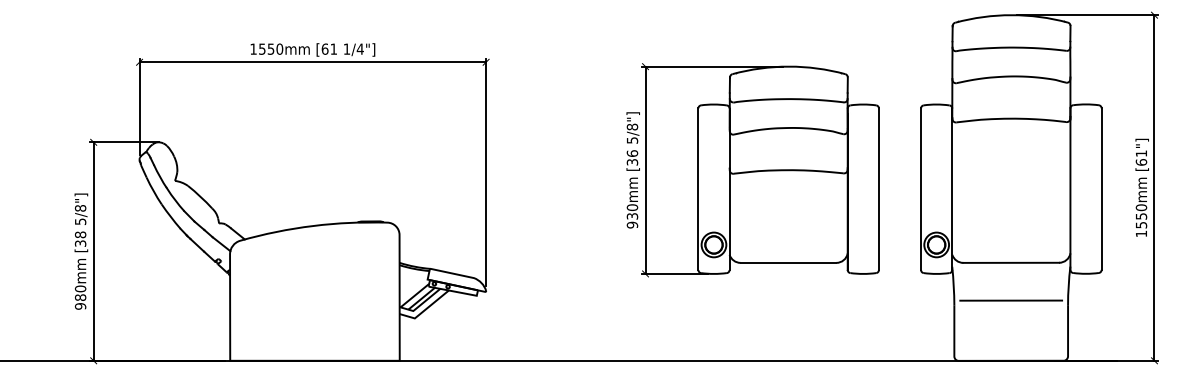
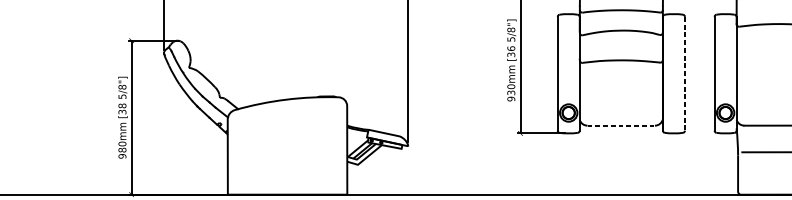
line: (878, 189) -> (684, 73), solid -> dashed
line: (788, 262) -> (621, 125), solid -> dashed

